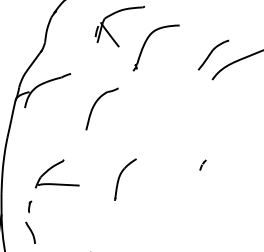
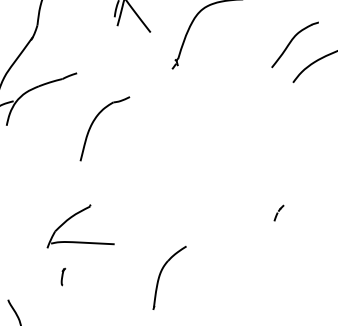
part: (95, 105) -> (94, 123), moved
part: (52, 168) -> (73, 218), moved
part: (125, 179) -> (169, 277), moved
part: (30, 206) -> (64, 276), moved

